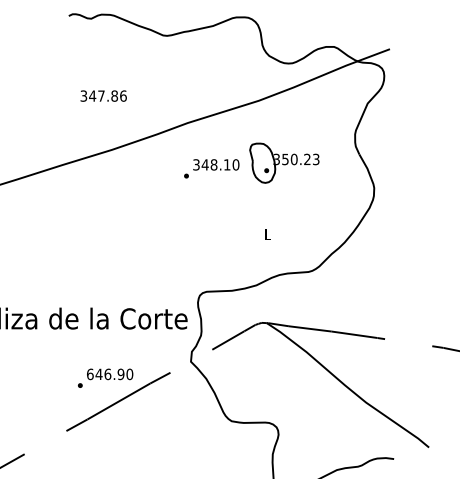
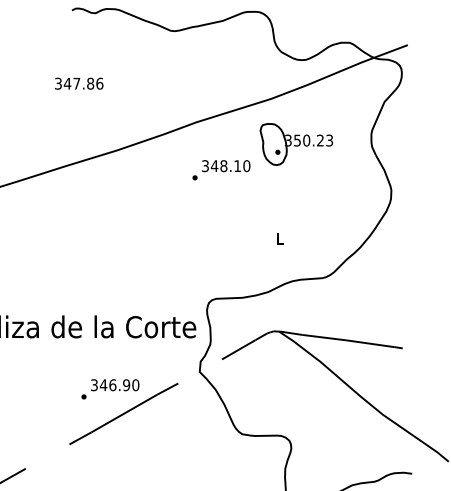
text: (103, 95) -> (78, 83), moved
part: (284, 162) -> (296, 143), moved
text: (90, 374) -> (94, 385), 646.90 -> 346.90

